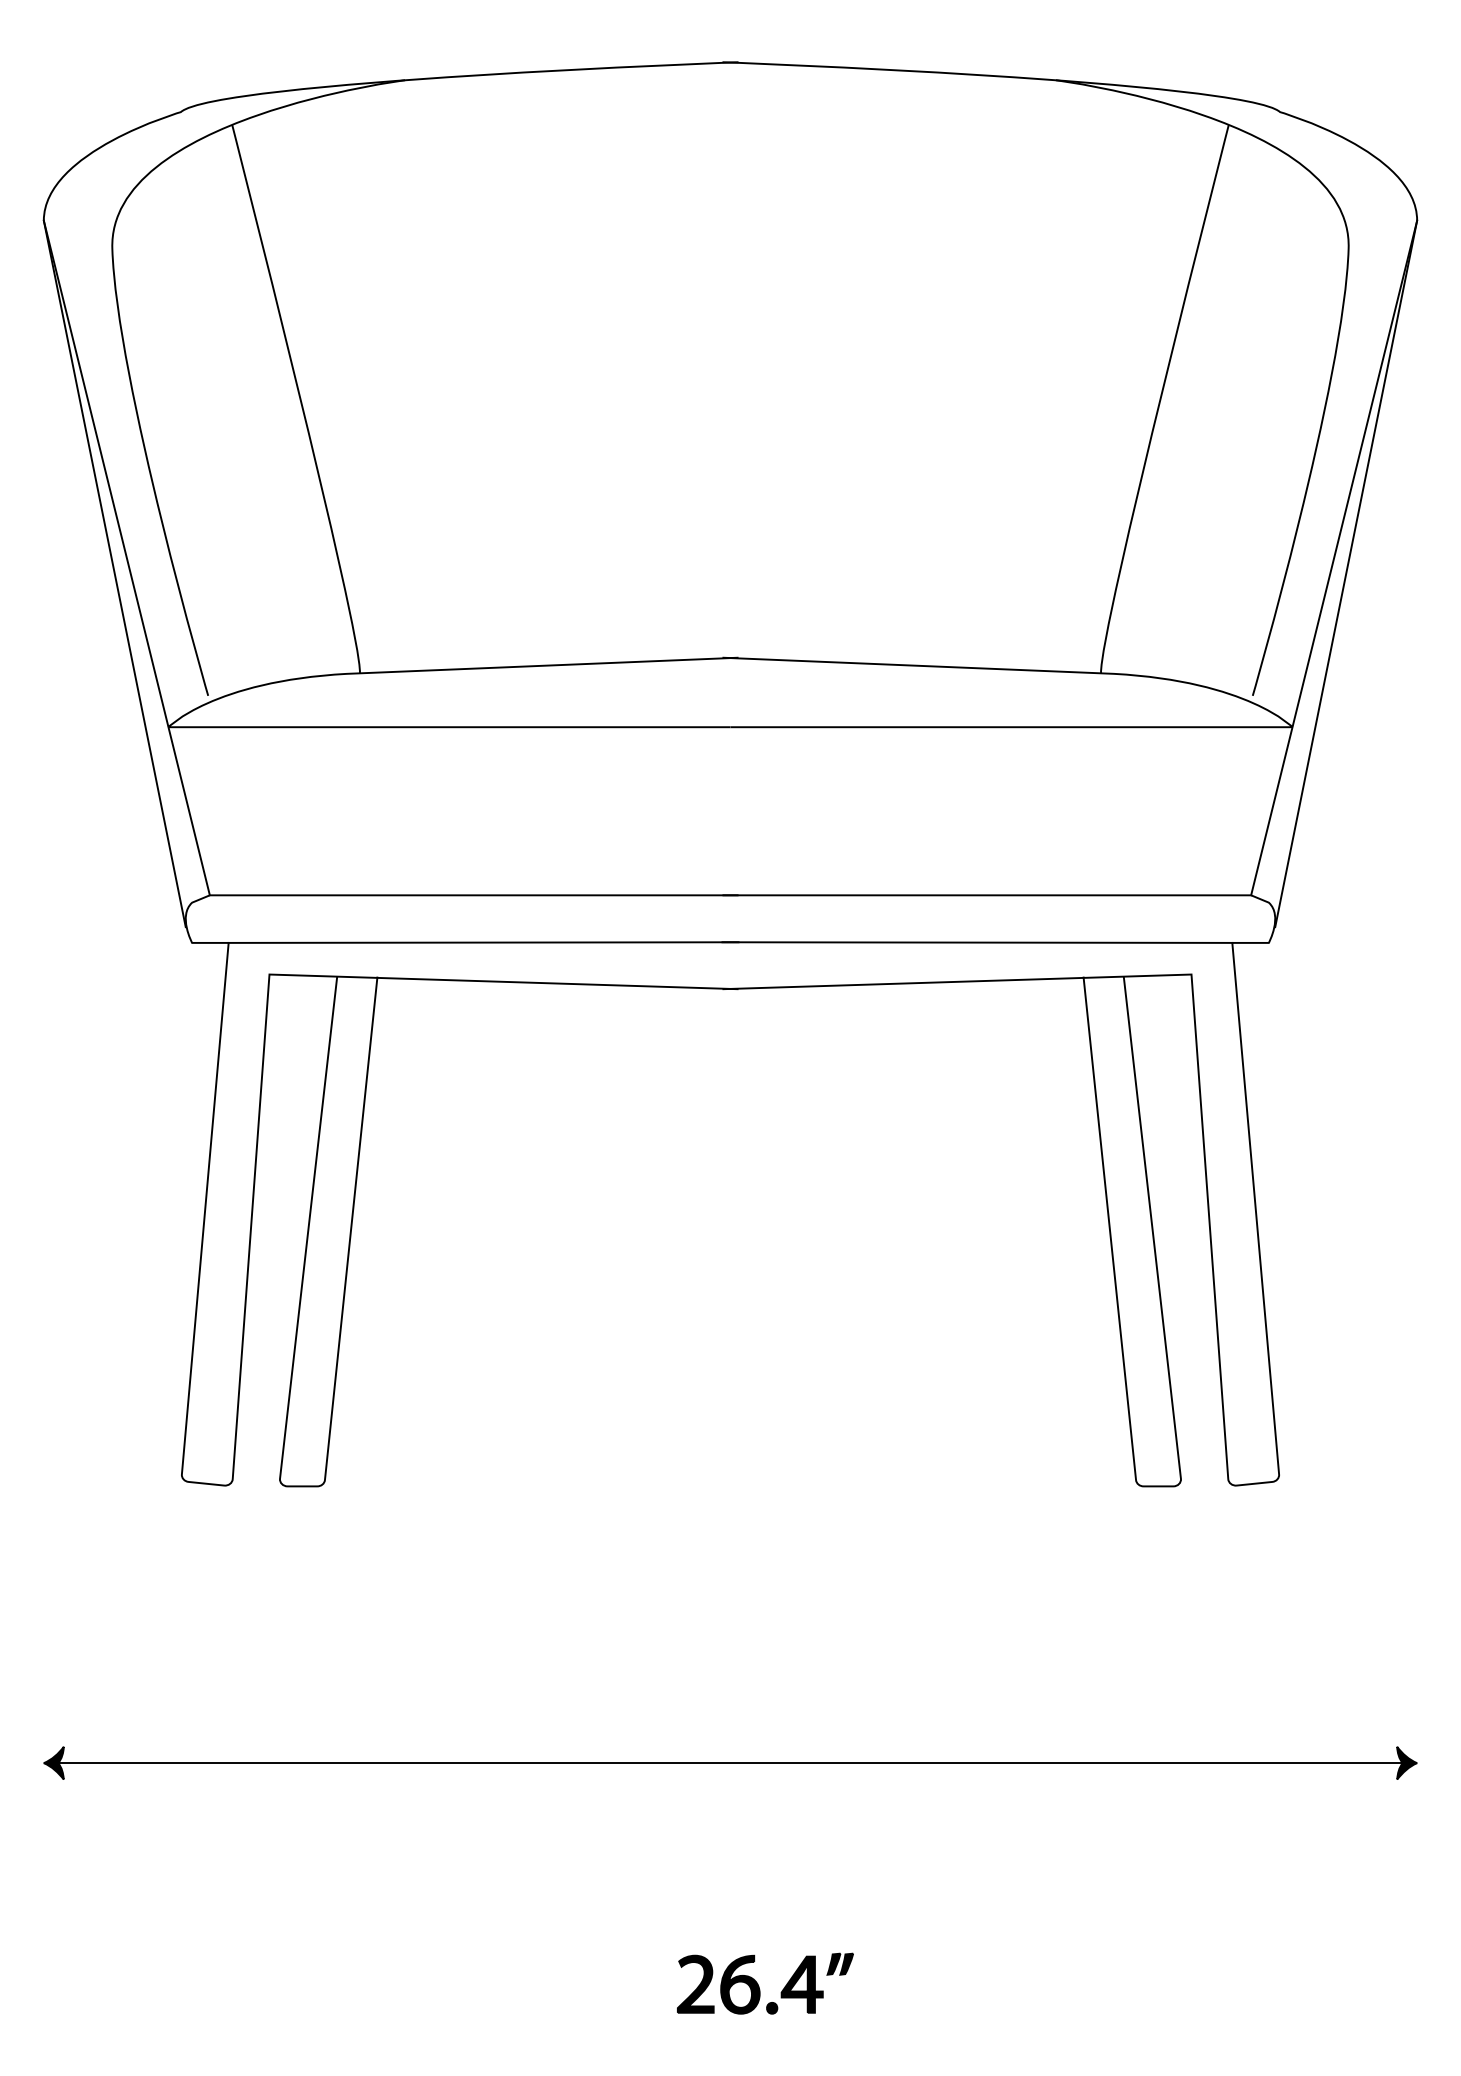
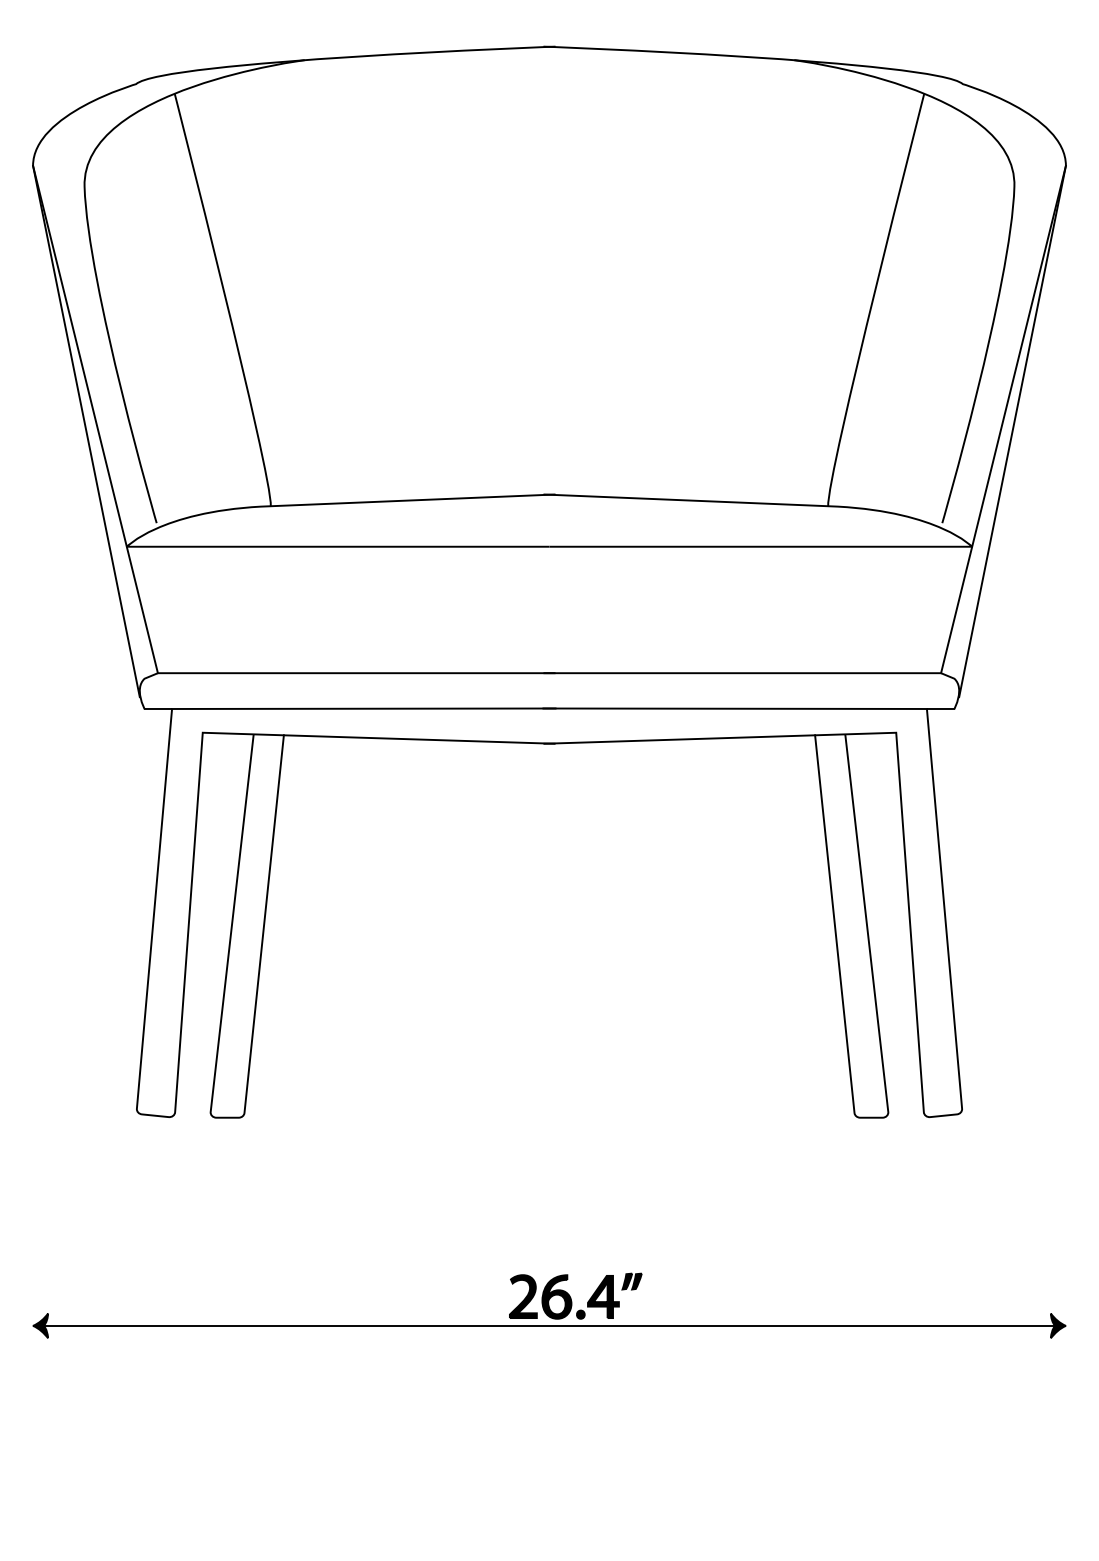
part: (759, 1986) -> (571, 1298), moved

